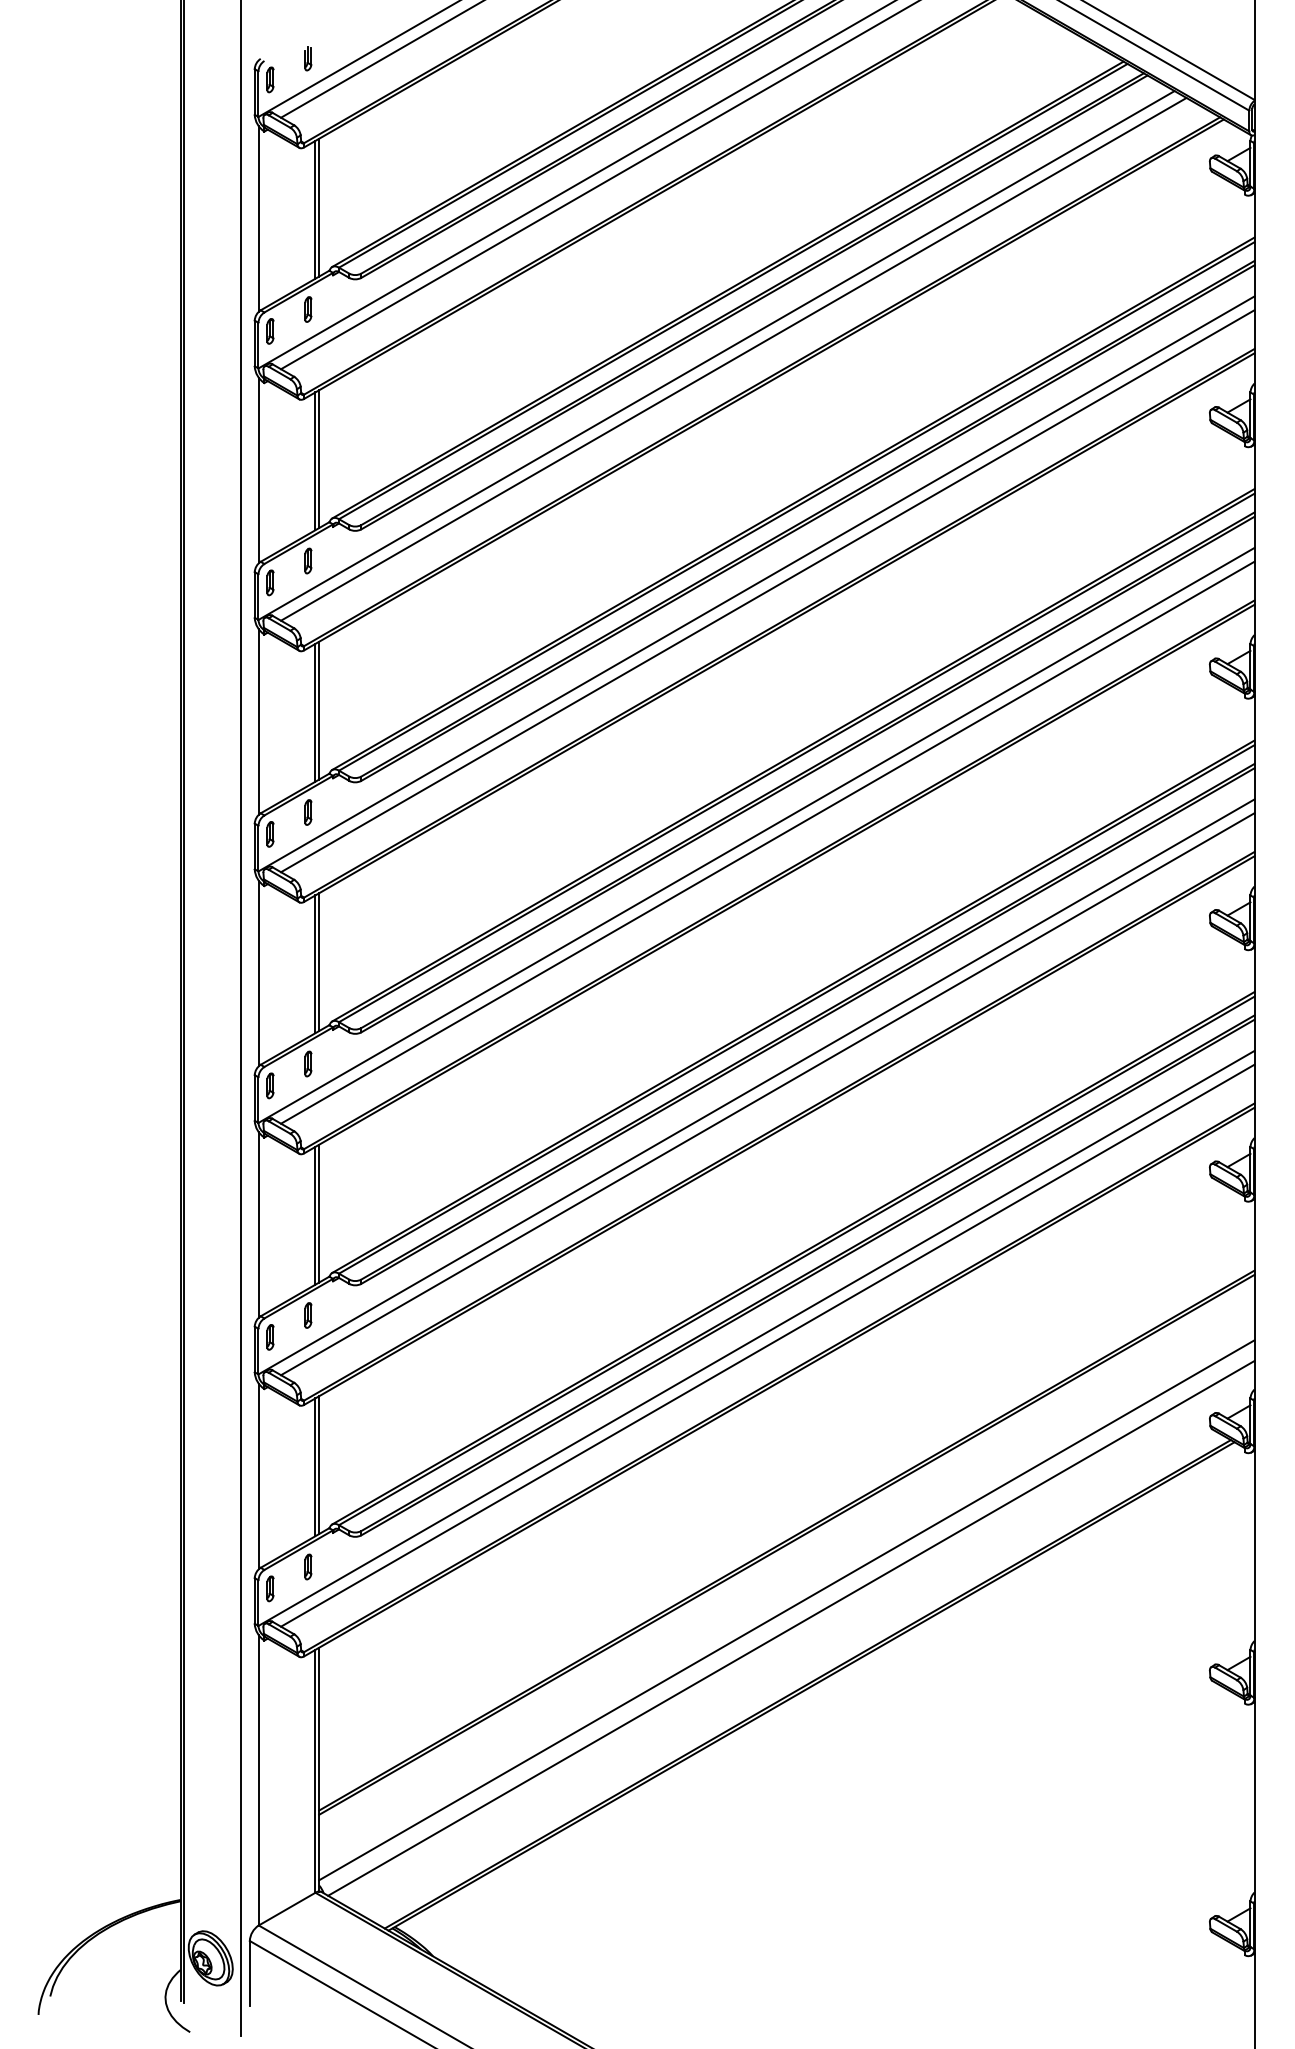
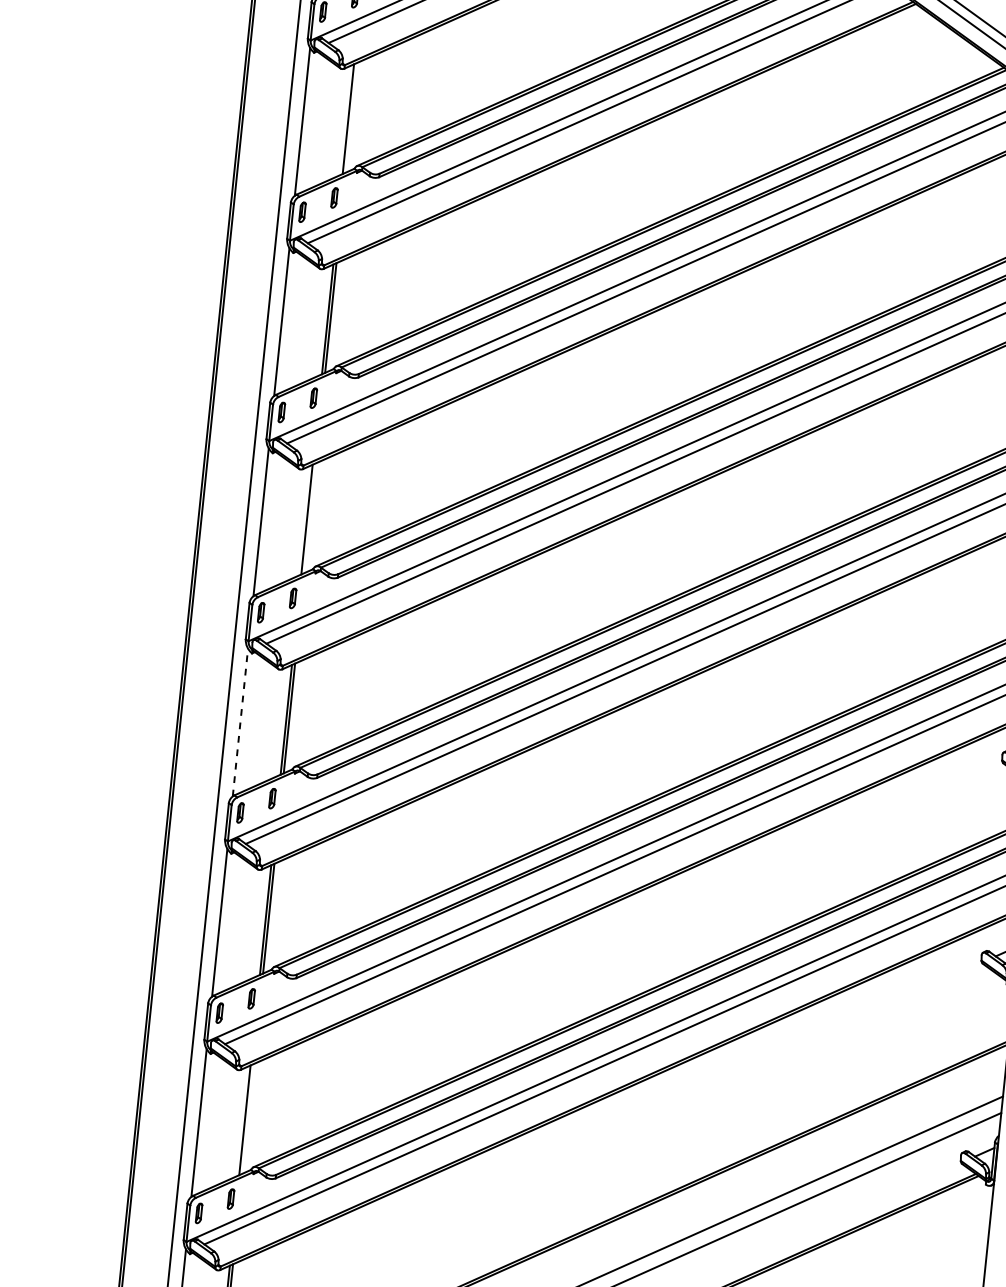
line: (319, 207) -> (351, 117), removed
line: (319, 710) -> (310, 518), removed
line: (258, 973) -> (240, 722), solid -> dashed
line: (319, 1465) -> (248, 1119), removed

